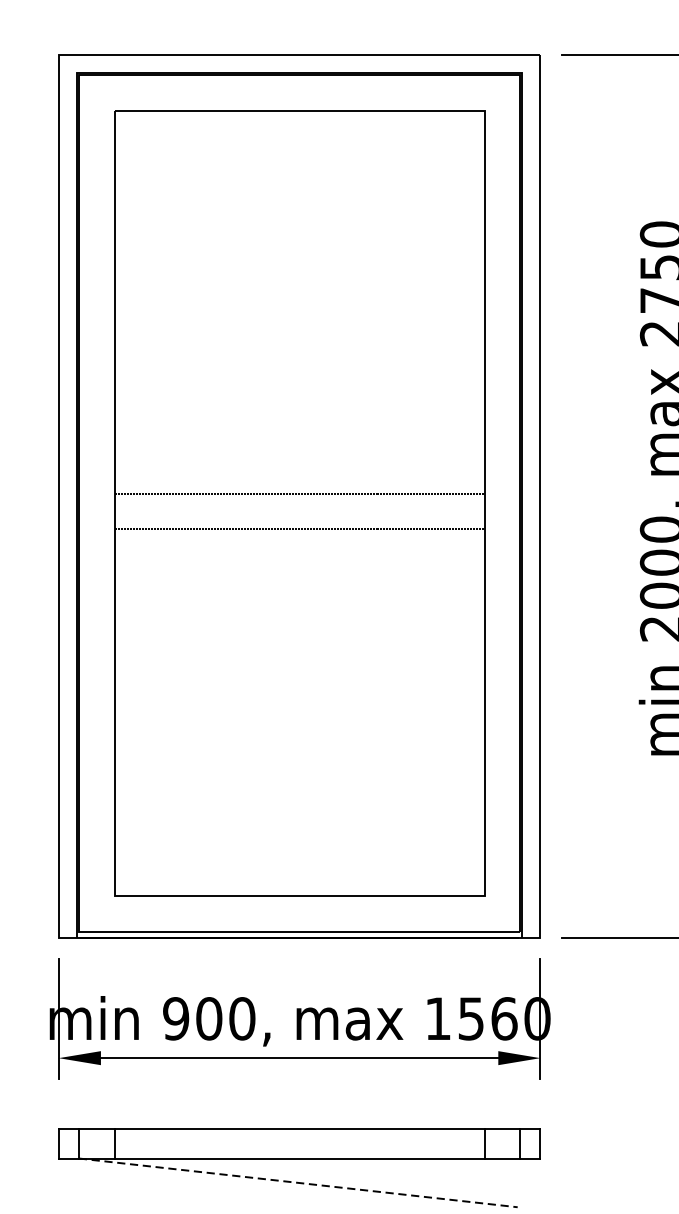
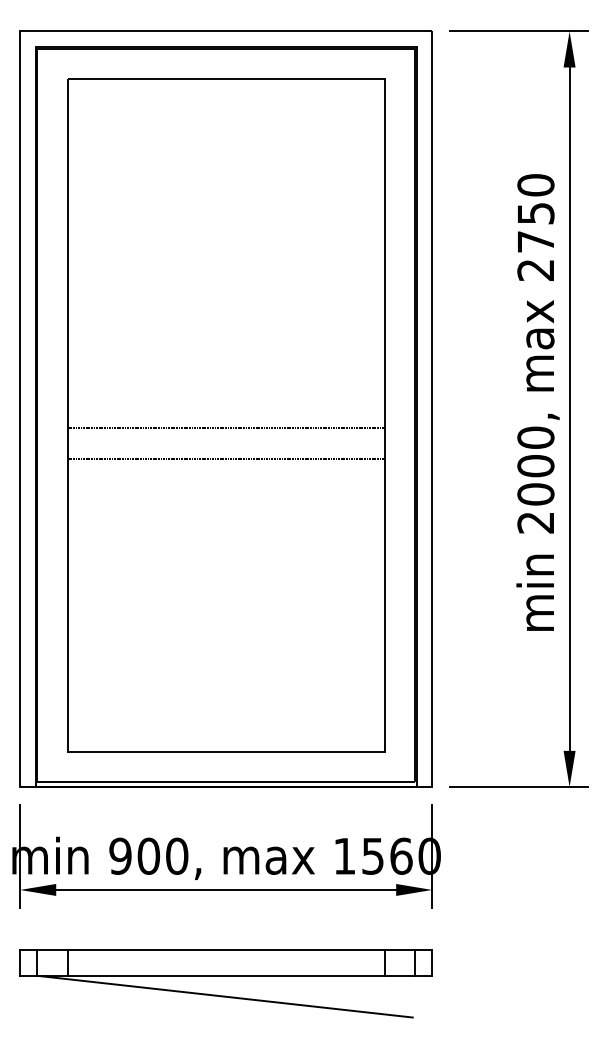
line: (298, 494) -> (225, 428), moved
line: (298, 528) -> (225, 458), moved
line: (298, 1182) -> (225, 996), dashed -> solid

